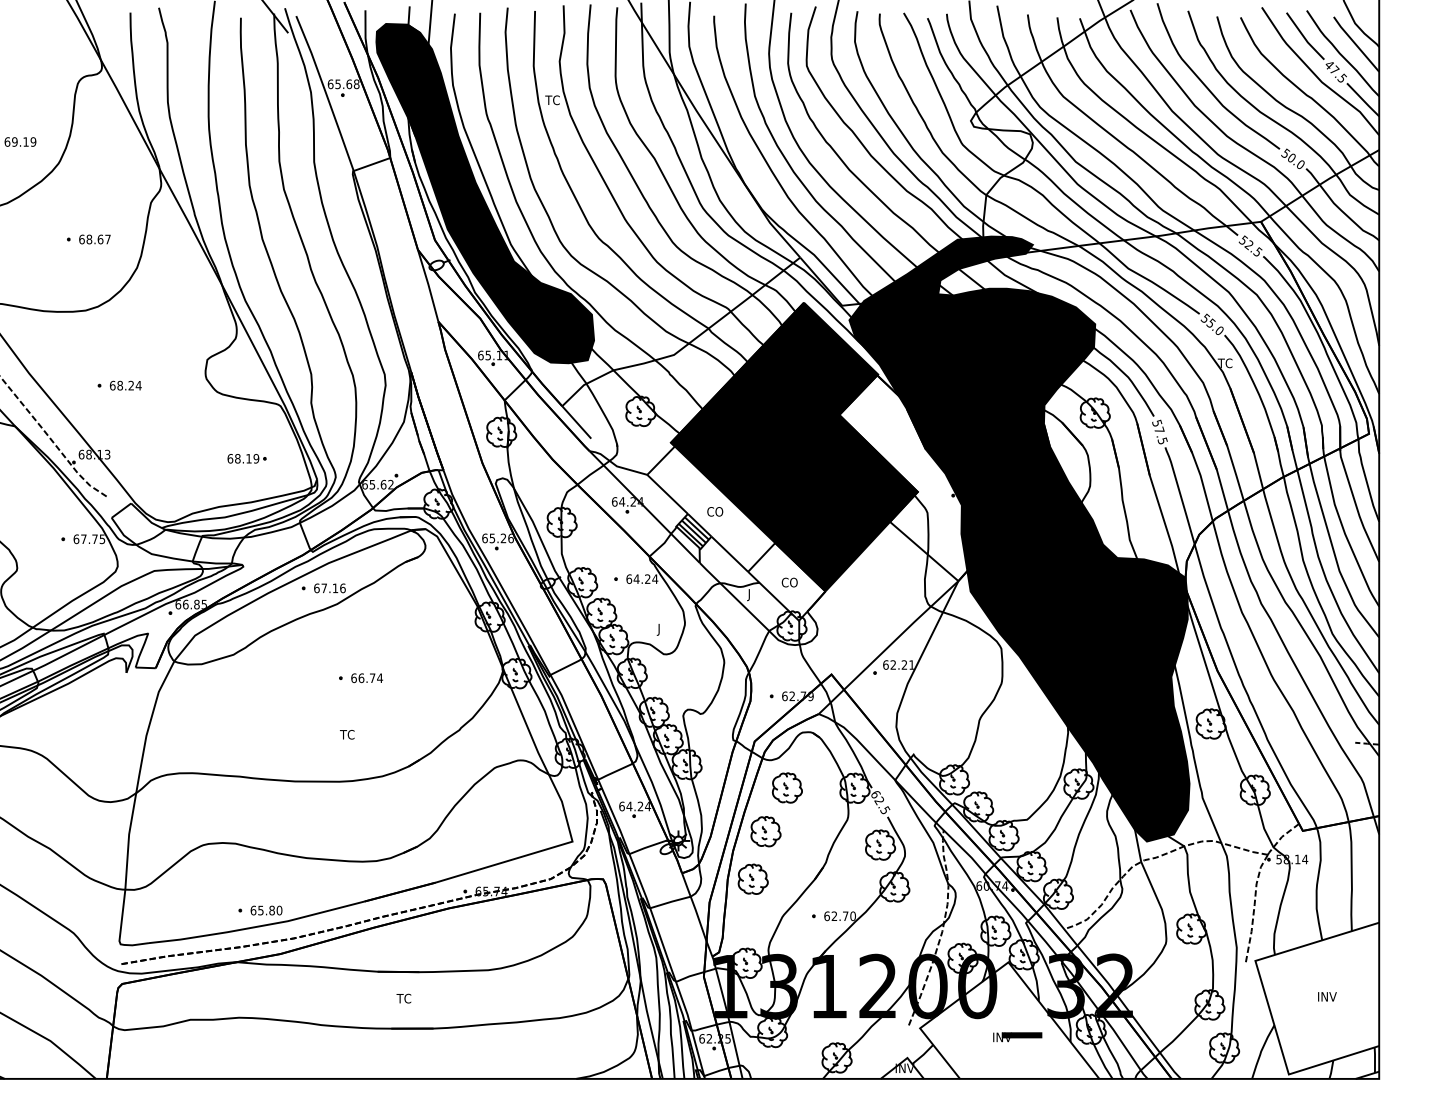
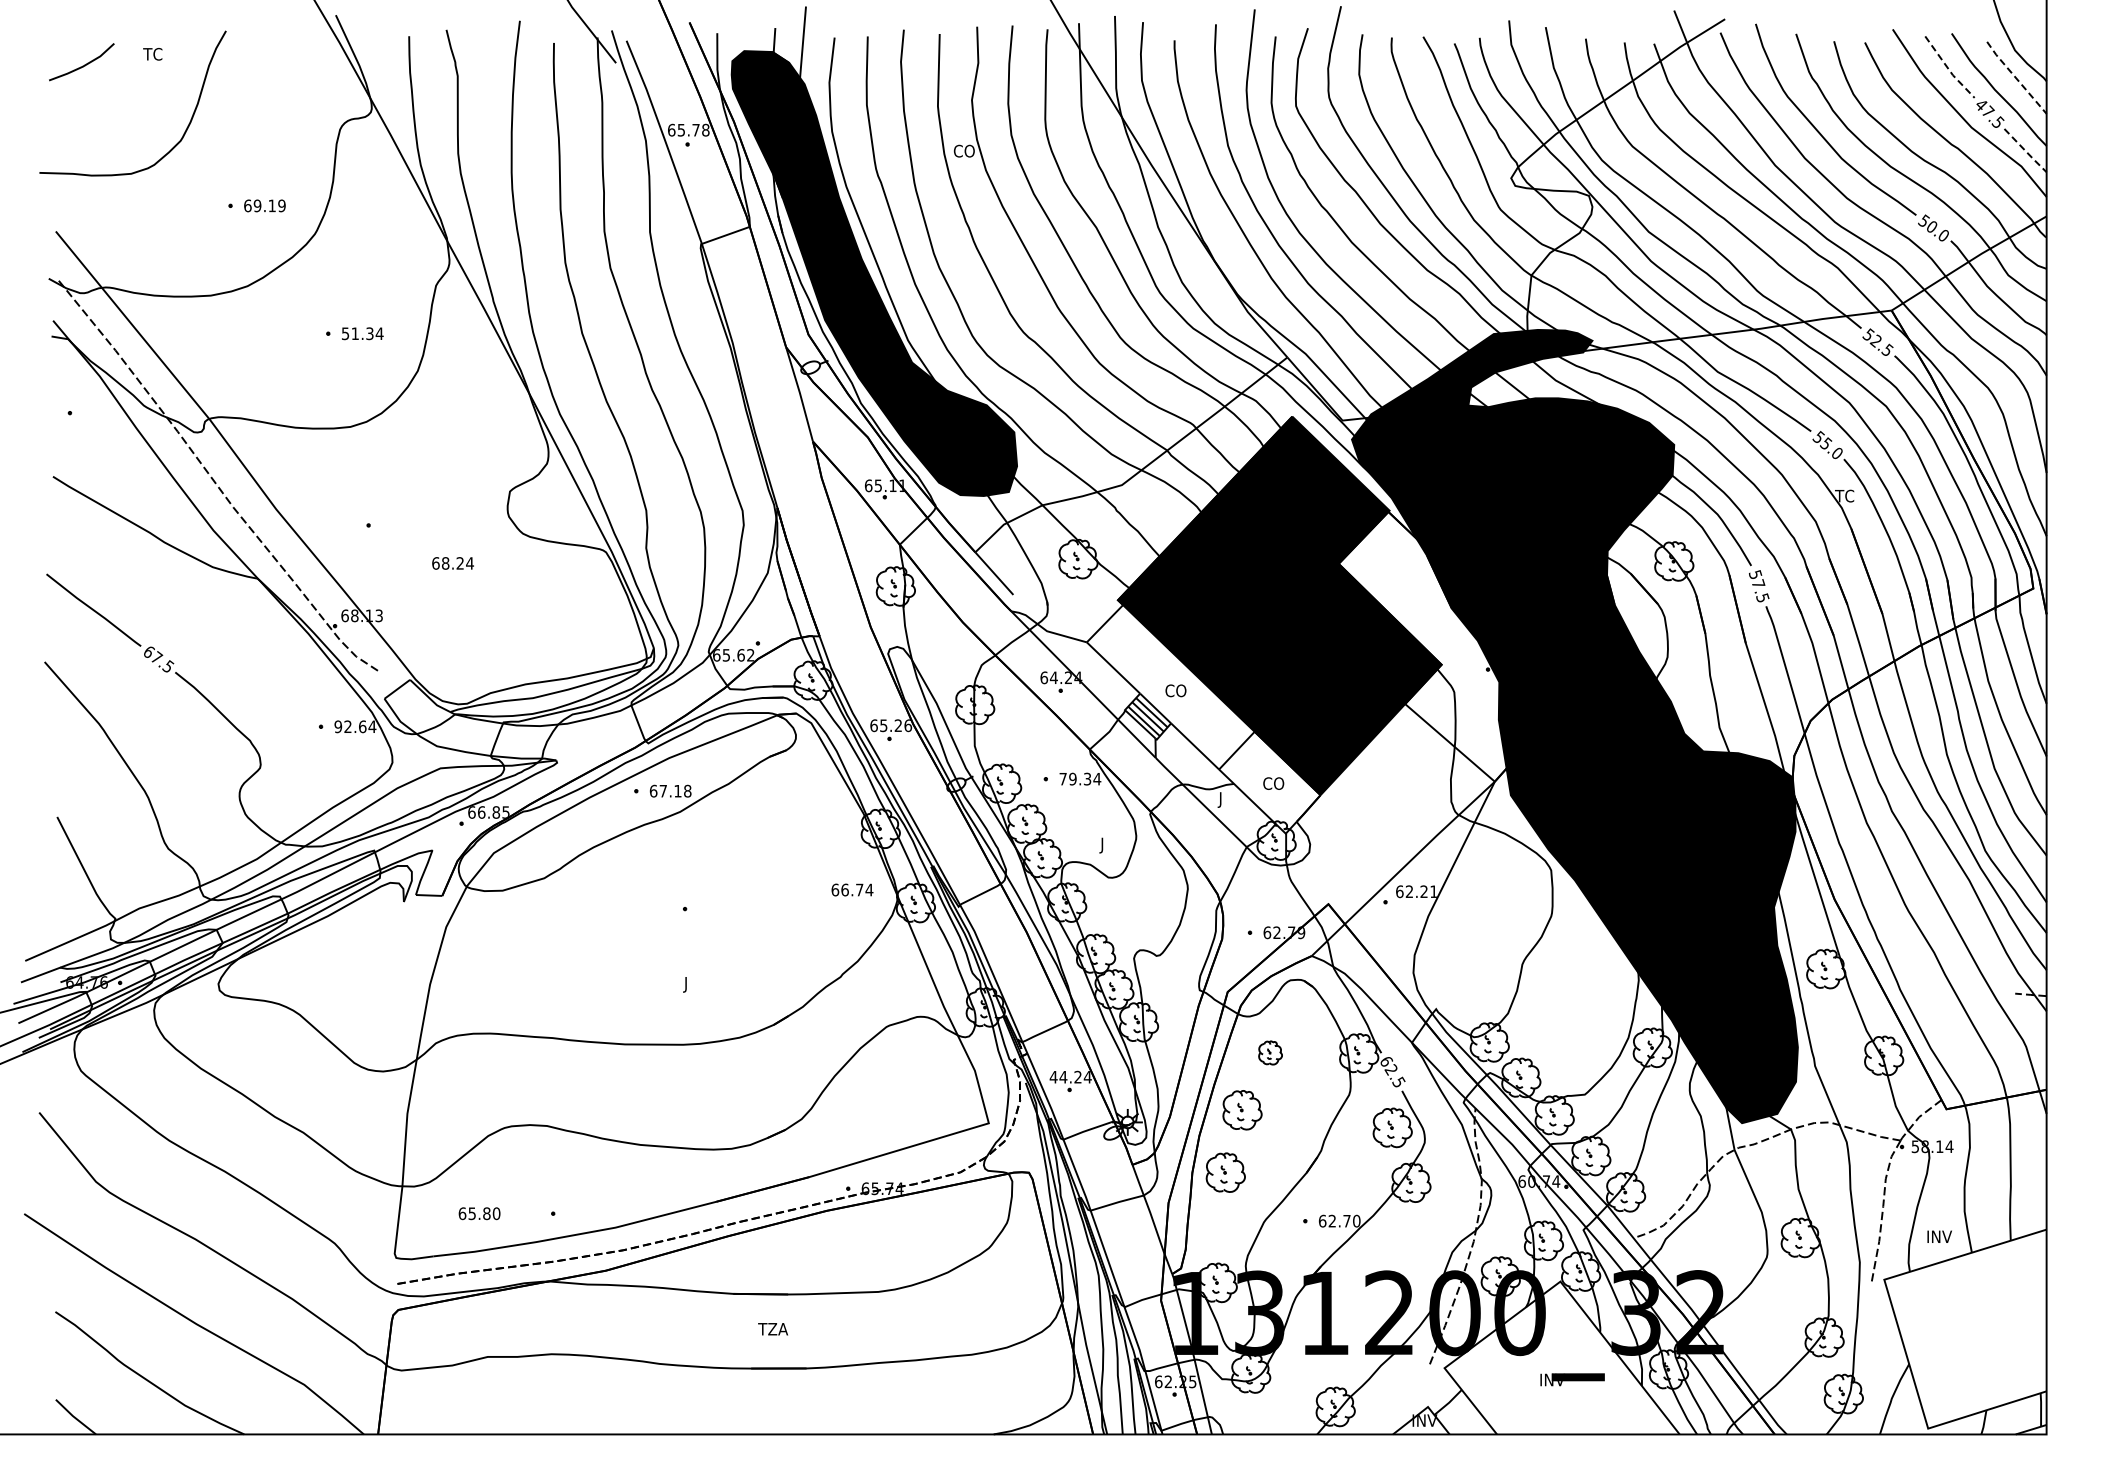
line: (1304, 38) -> (1948, 69), solid -> dashed
line: (1356, 44) -> (2016, 78), solid -> dashed
text: (348, 83) -> (695, 129), 65.68 -> 65.78
text: (553, 99) -> (963, 150), TC -> CO
line: (1363, 100) -> (2026, 151), solid -> dashed
text: (94, 239) -> (362, 333), 68.67 -> 51.34
text: (125, 385) -> (452, 563), moved
part: (246, 458) -> (561, 621), removed
text: (89, 539) -> (355, 726), 67.75 -> 92.64
text: (638, 578) -> (1075, 778), 64.24 -> 79.34
text: (342, 587) -> (687, 790), 67.16 -> 67.18
text: (367, 677) -> (852, 889), moved
text: (346, 735) -> (692, 984), TC -> J
part: (787, 787) -> (1270, 1052), size x0.6
text: (621, 805) -> (1053, 1076), 64.24 -> 44.24
text: (266, 910) -> (479, 1213), moved
text: (1327, 996) -> (1939, 1236), moved
text: (412, 998) -> (778, 1328), TC -> TZA

